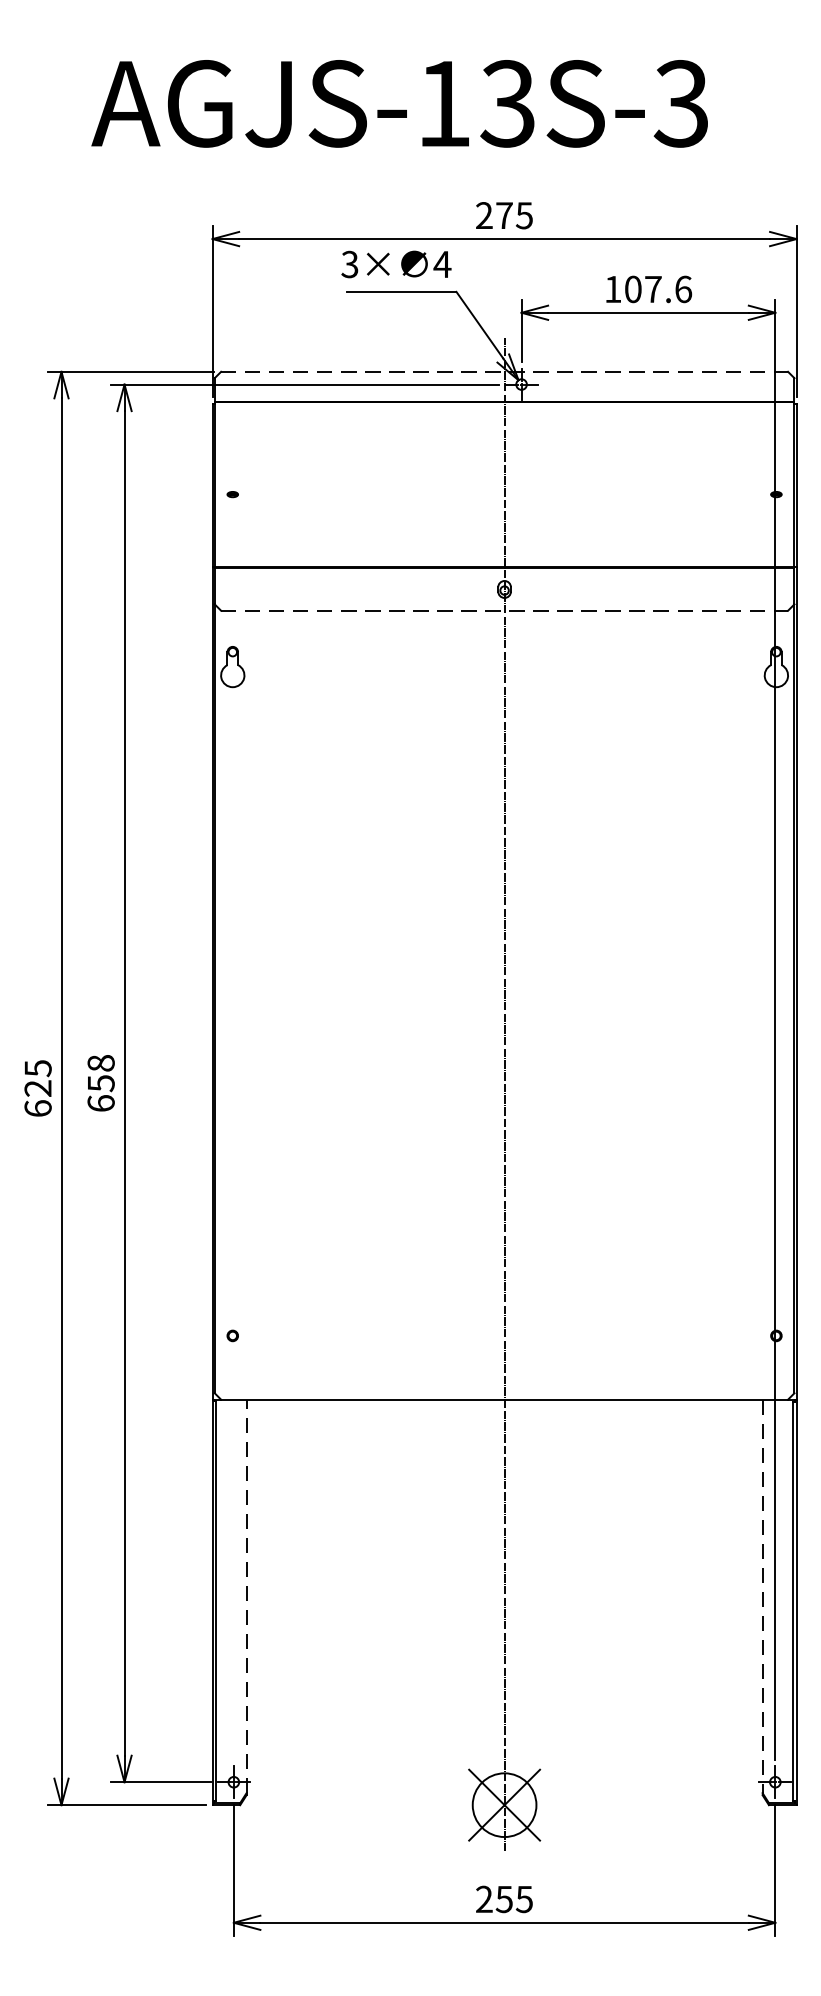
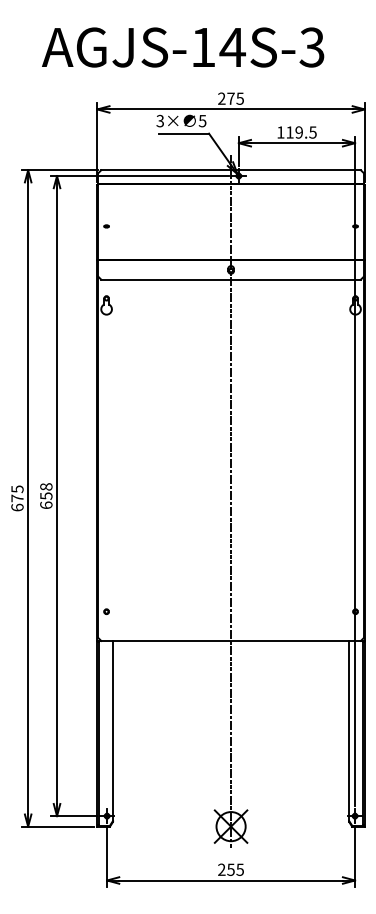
text: (507, 103) -> (232, 47), AGJS-13S-3 -> AGJS-14S-3
text: (442, 265) -> (202, 121), 4 -> 5
text: (658, 289) -> (301, 132), 107.6 -> 119.5
line: (505, 372) -> (231, 170), dashed -> solid
line: (505, 610) -> (231, 279), dashed -> solid
text: (38, 1088) -> (17, 498), 625 -> 675
line: (245, 1595) -> (112, 730), dashed -> solid
line: (763, 1597) -> (349, 731), dashed -> solid

